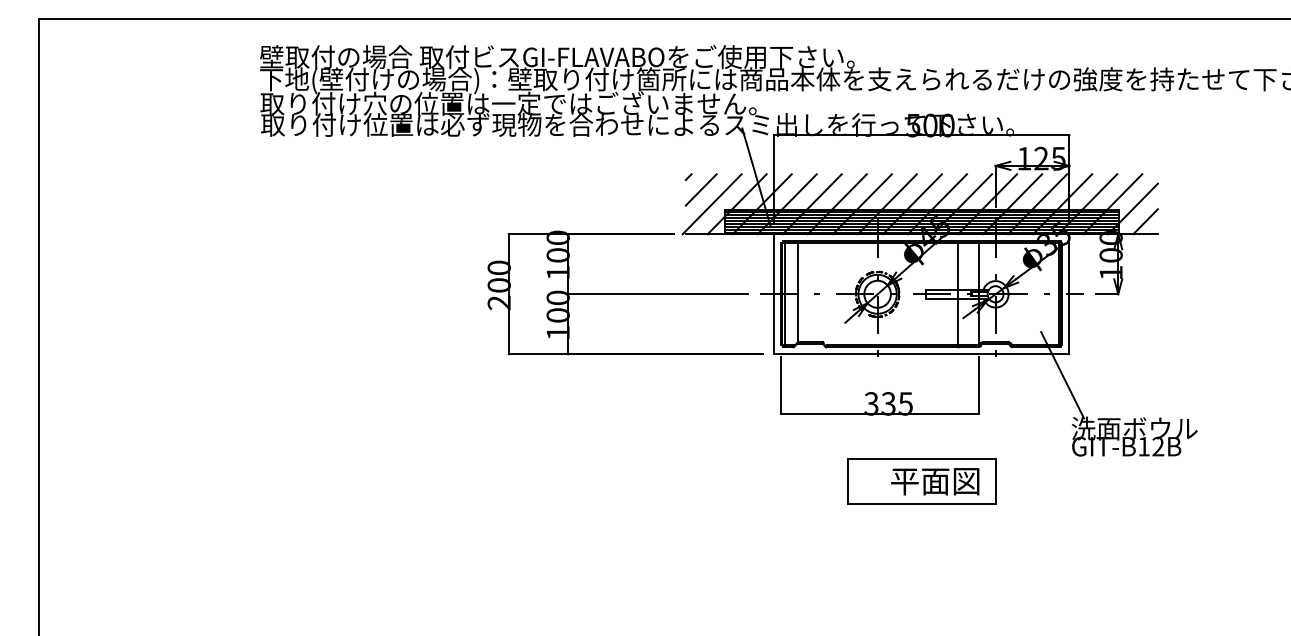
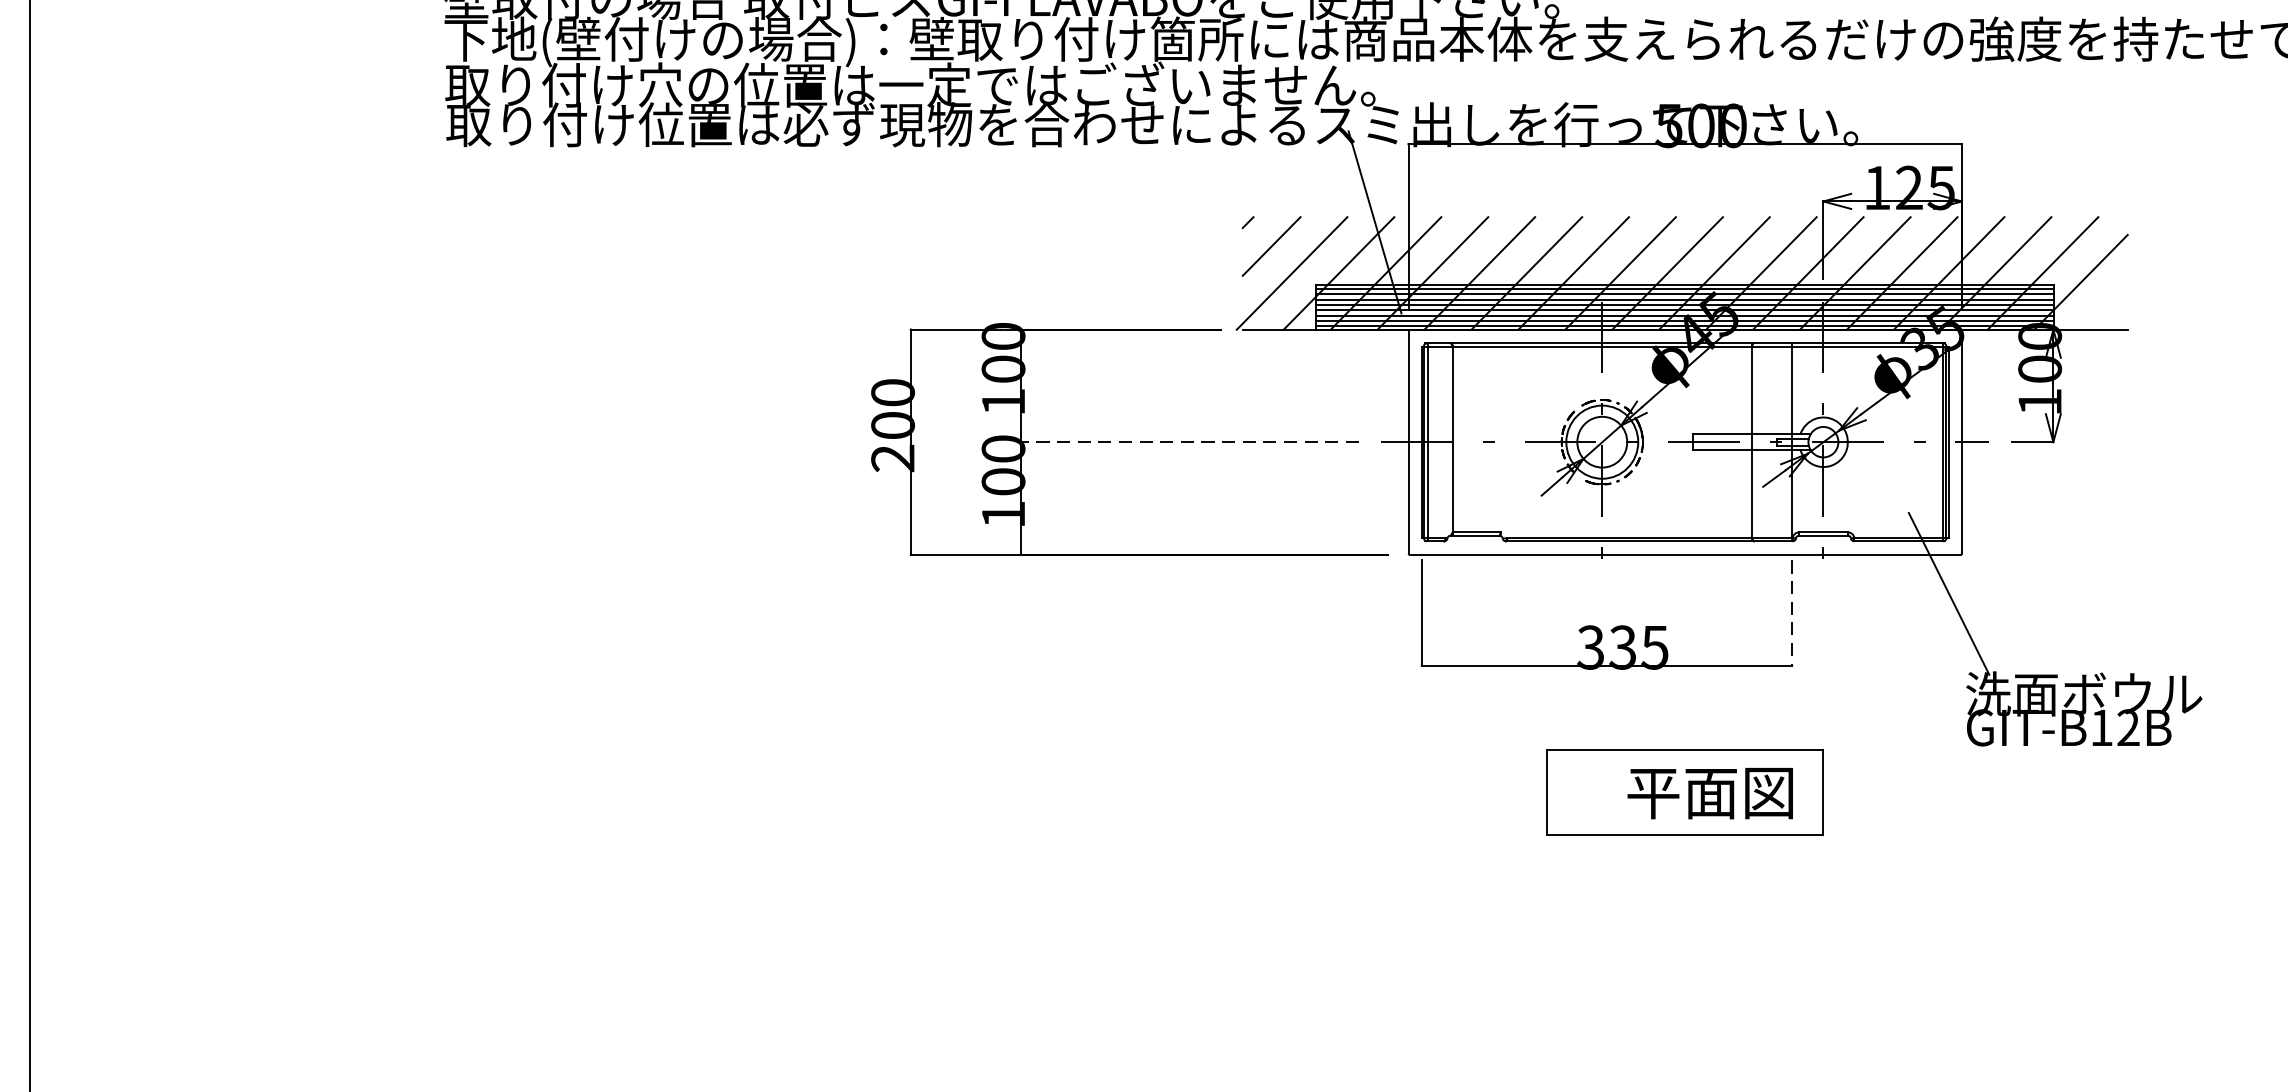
line: (1145, 221) -> (2104, 305), removed
line: (657, 294) -> (1189, 442), solid -> dashed
line: (978, 385) -> (1791, 613), solid -> dashed

